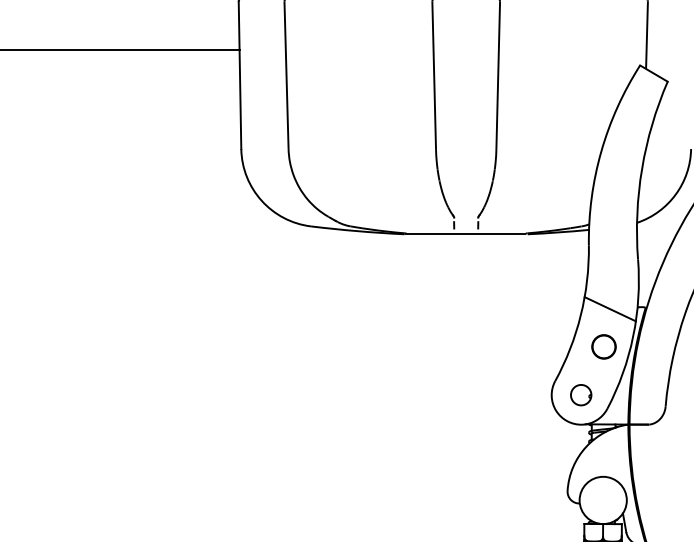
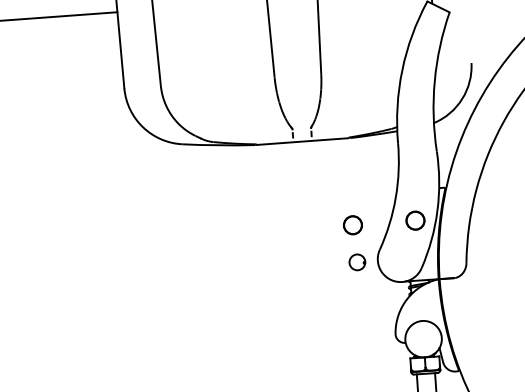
line: (609, 309) -> (417, 191), removed
circle: (522, 346) -> (352, 224), added
part: (581, 395) -> (357, 262), moved

